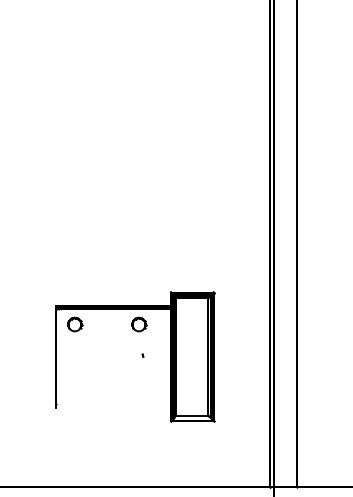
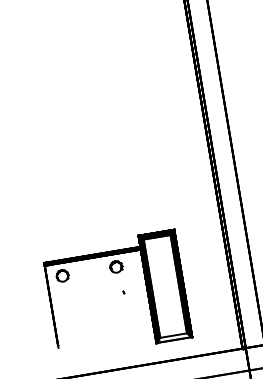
part: (141, 355) -> (122, 292), moved

